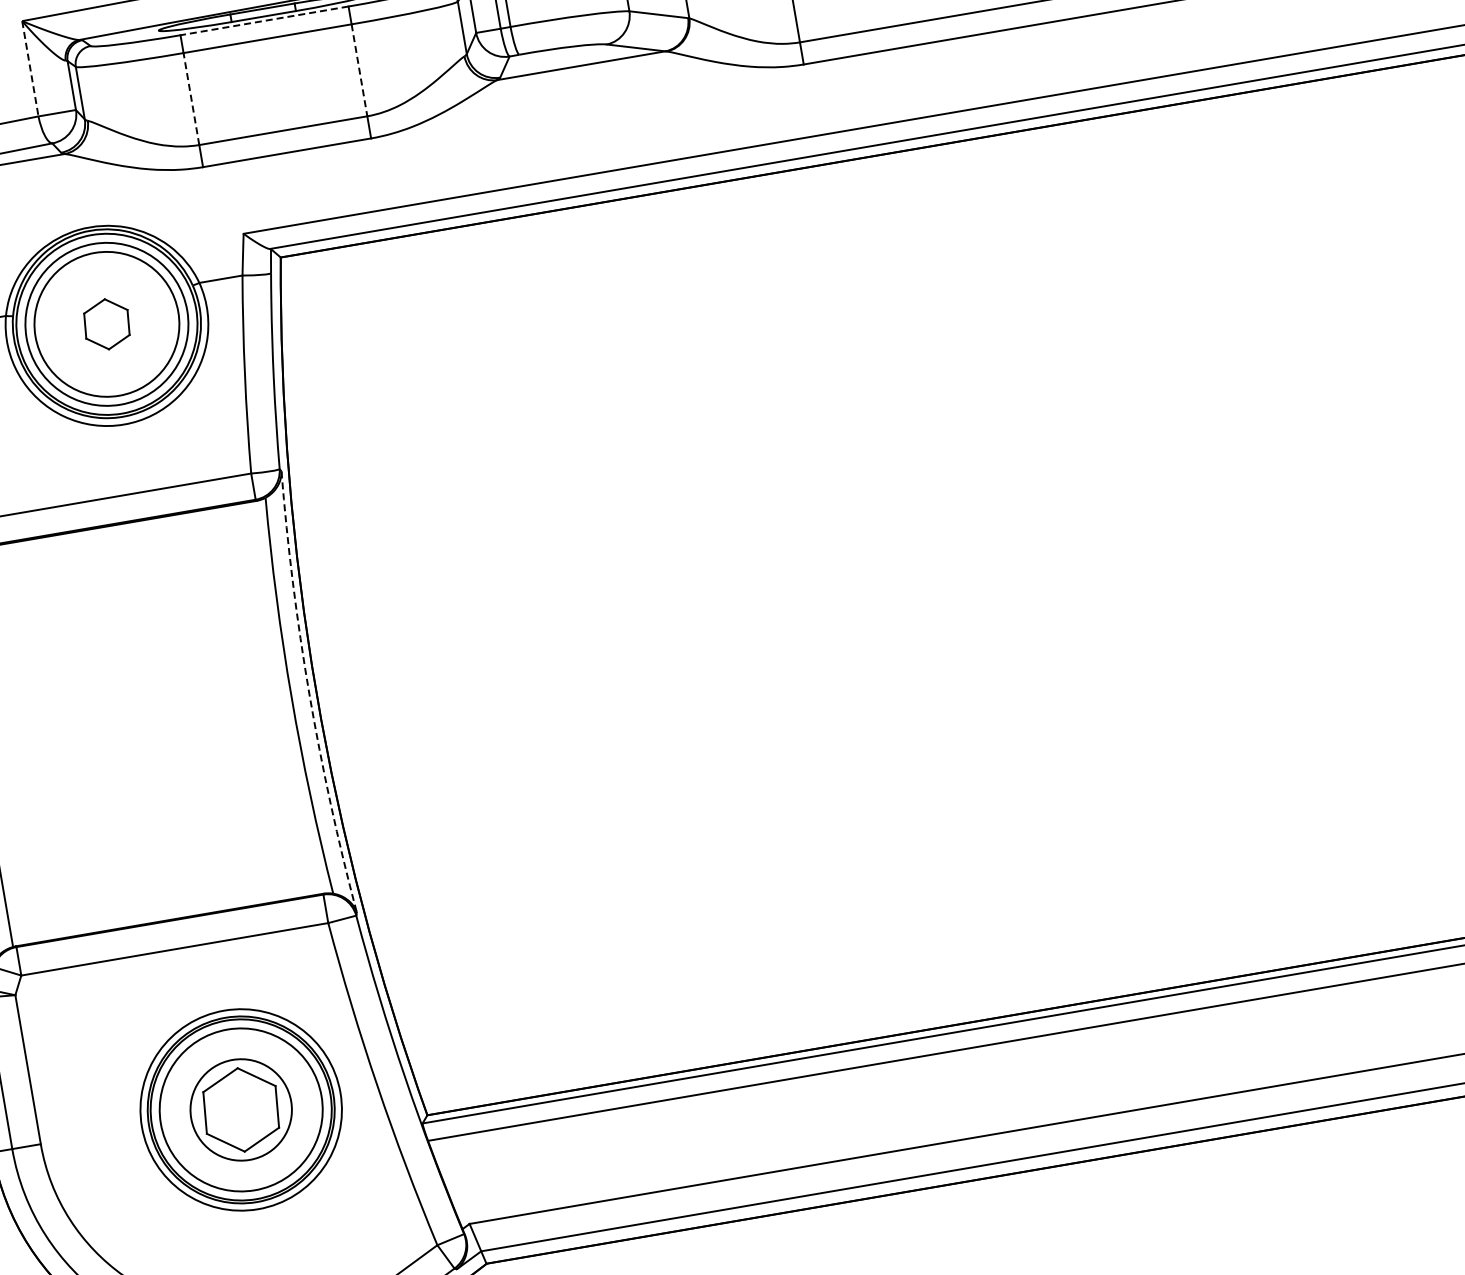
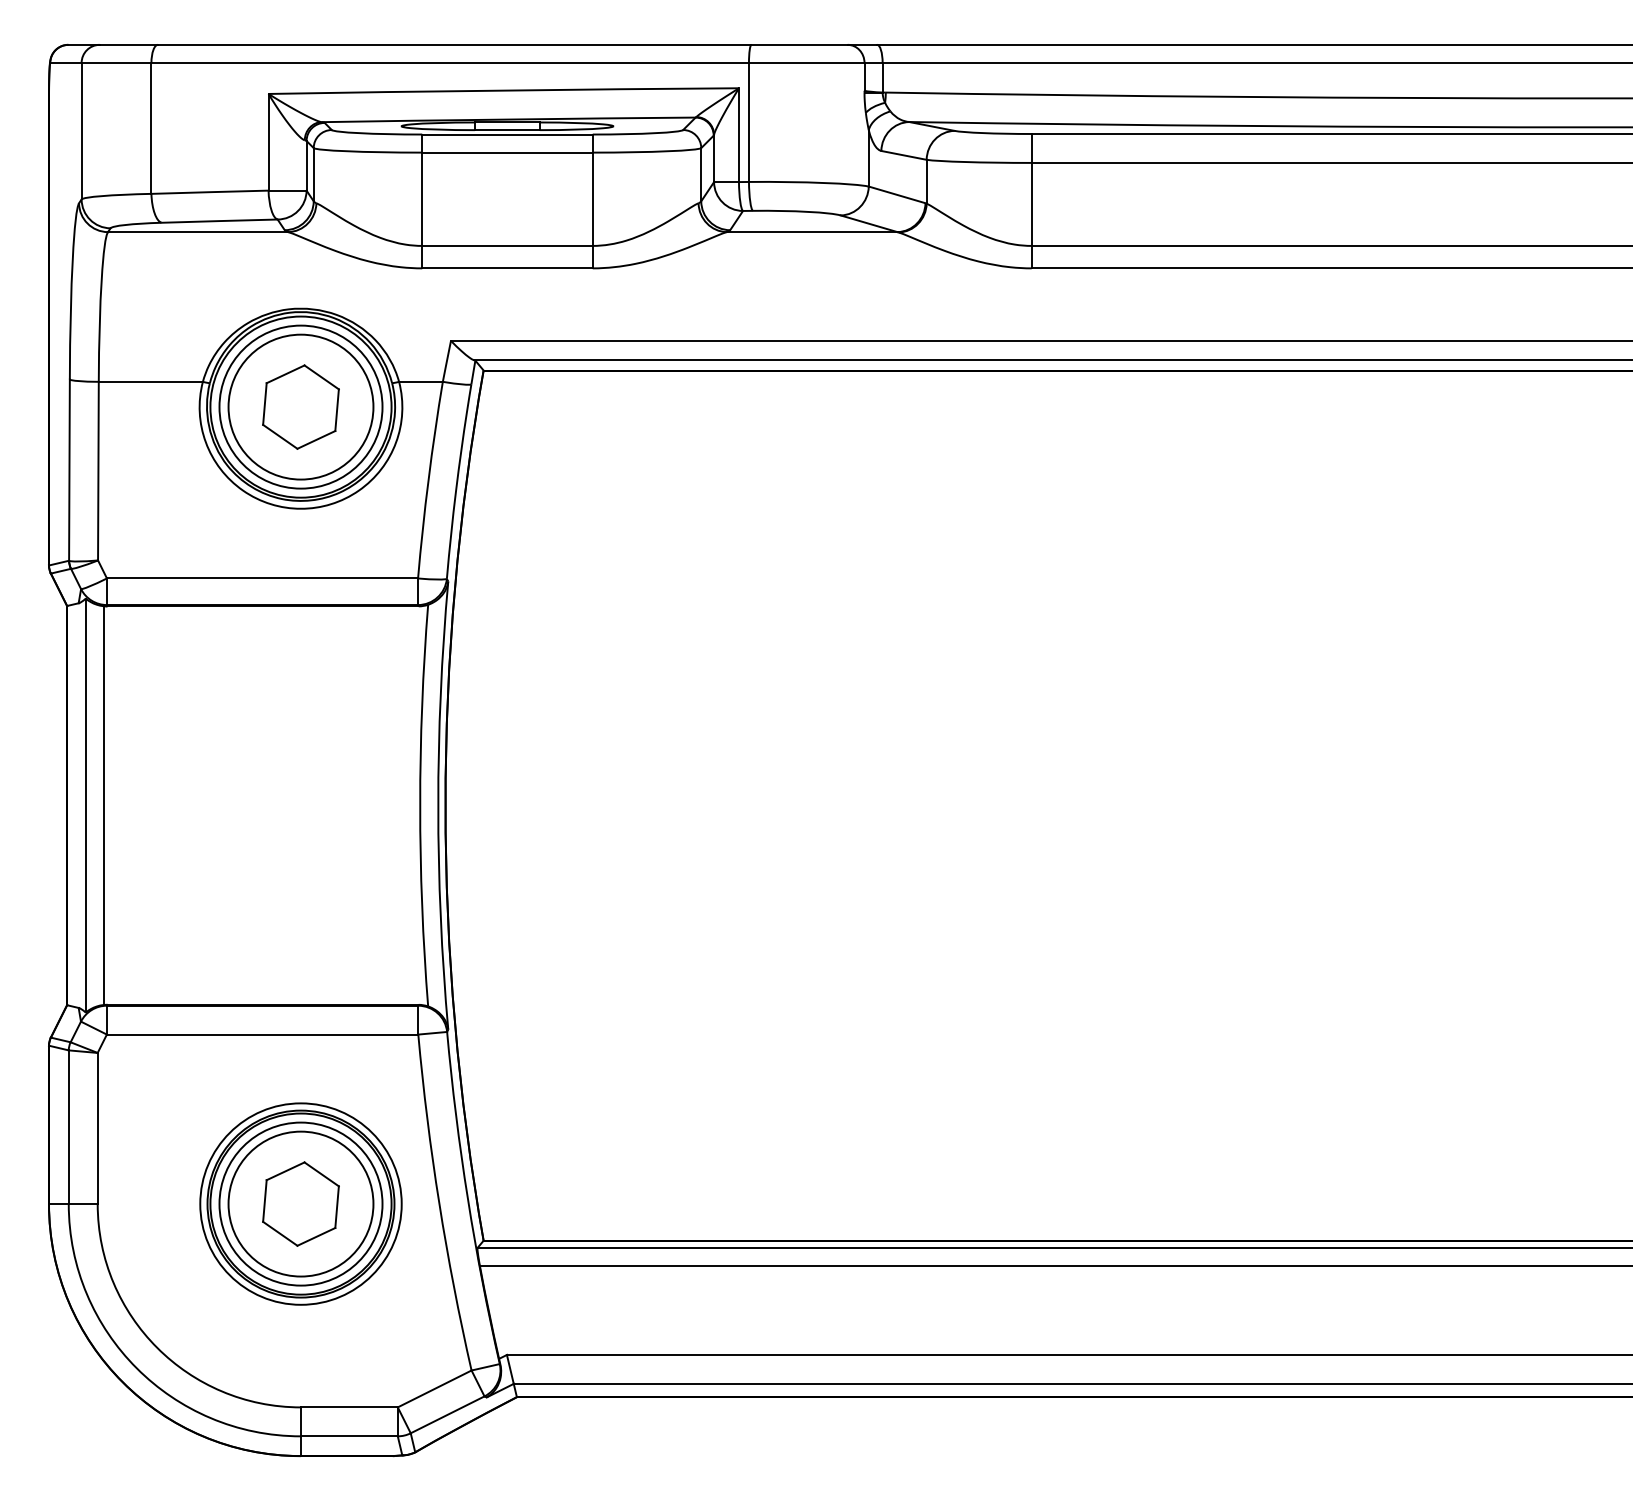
line: (264, 20) -> (507, 134), dashed -> solid
line: (30, 69) -> (268, 142), dashed -> solid
line: (359, 70) -> (592, 199), dashed -> solid
line: (191, 99) -> (422, 199), dashed -> solid
part: (106, 323) -> (300, 406), size x1.67
arc: (309, 693) -> (438, 805), dashed -> solid
circle: (240, 1109) -> (300, 1203), size x1.43

